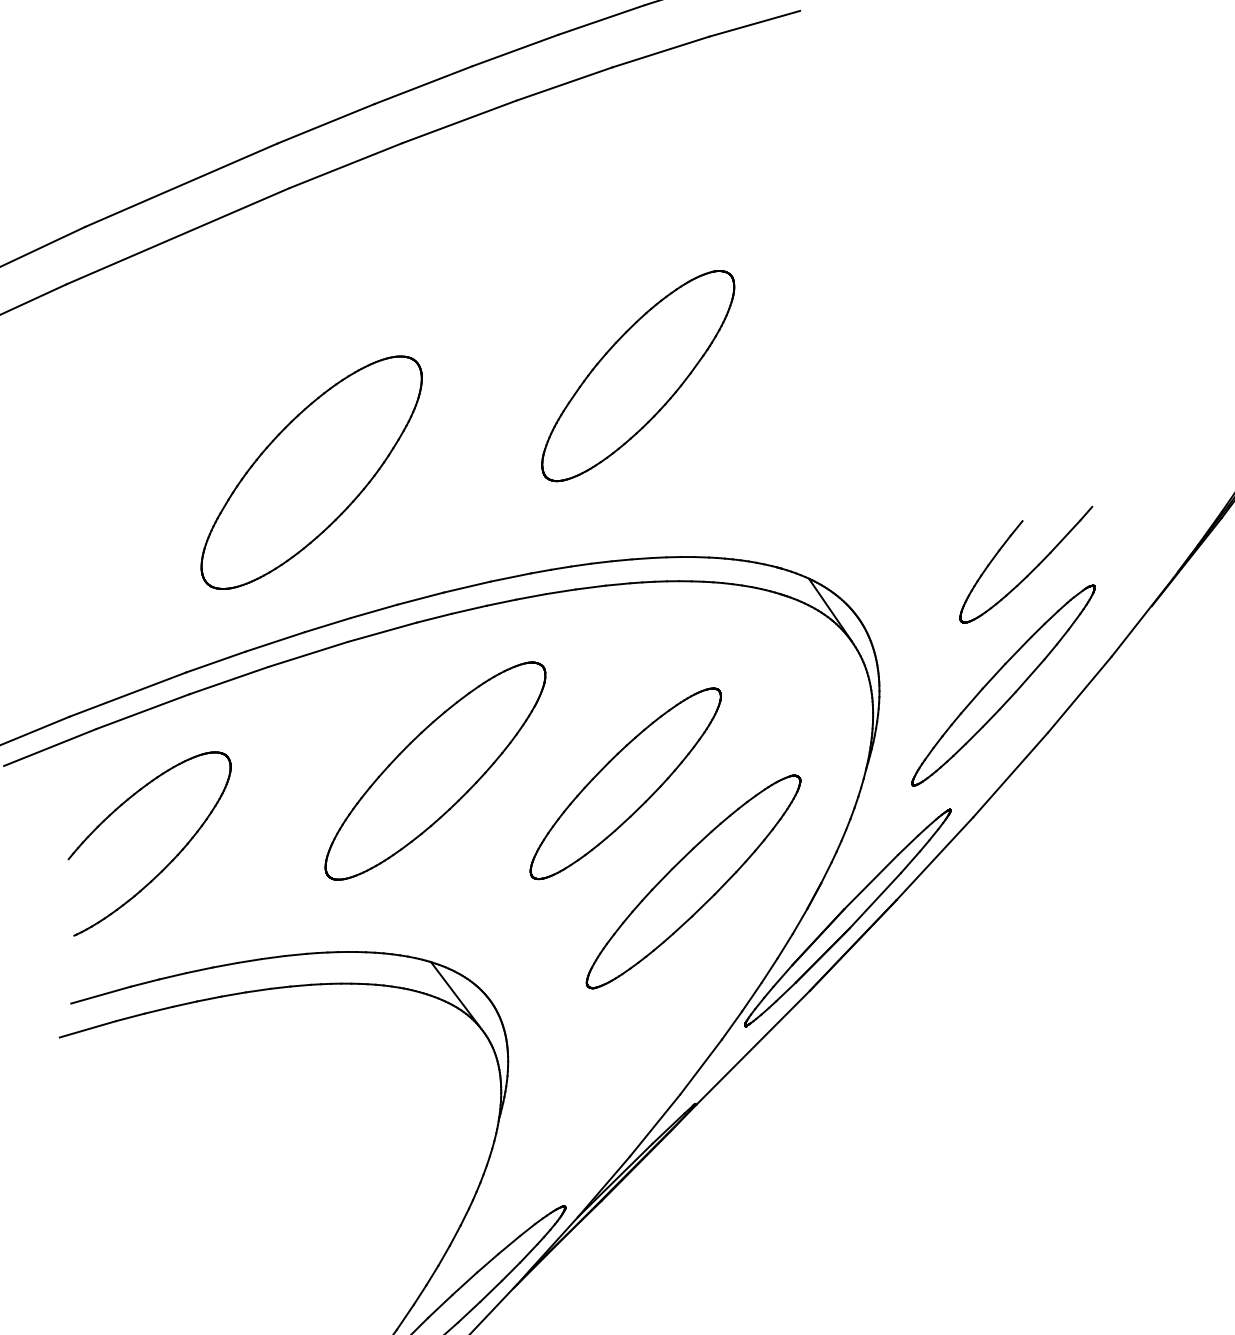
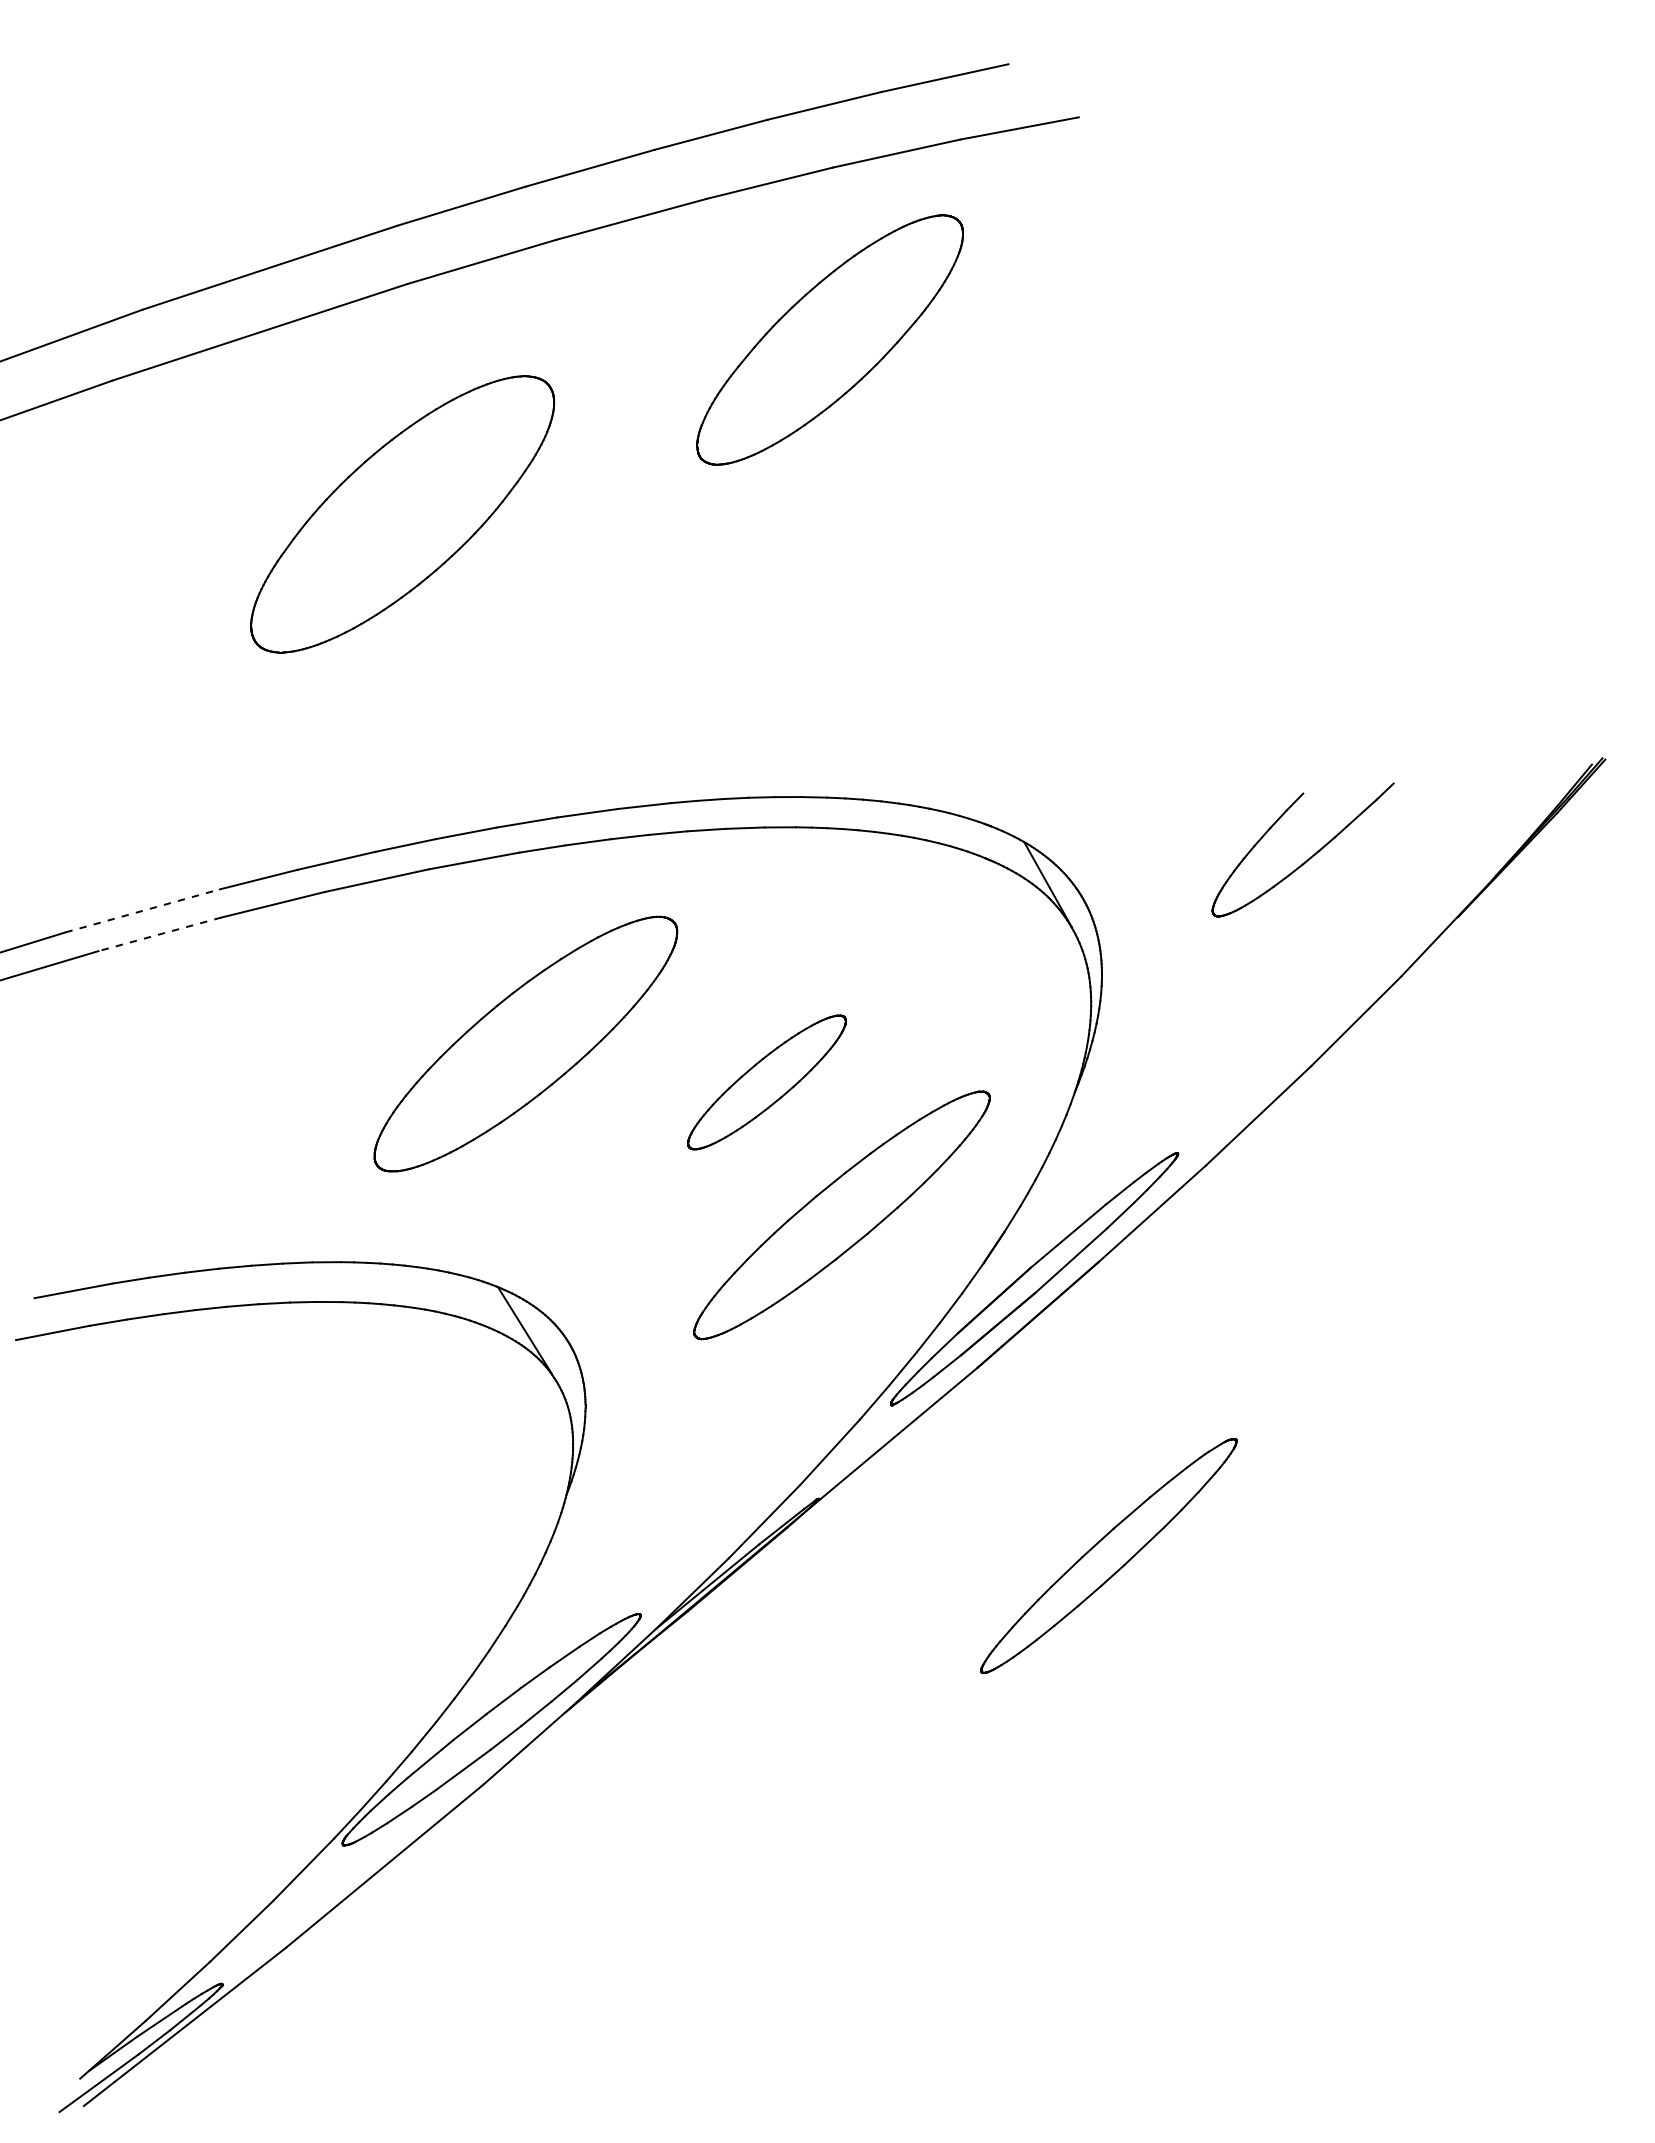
part: (637, 375) -> (829, 339), moved
part: (311, 472) -> (402, 514), moved
part: (1003, 685) -> (1108, 1555), moved
line: (128, 694) -> (143, 910), solid -> dashed
line: (142, 711) -> (159, 934), solid -> dashed
part: (625, 783) -> (766, 1082), size x0.6
part: (171, 859) -> (179, 1126), removed

